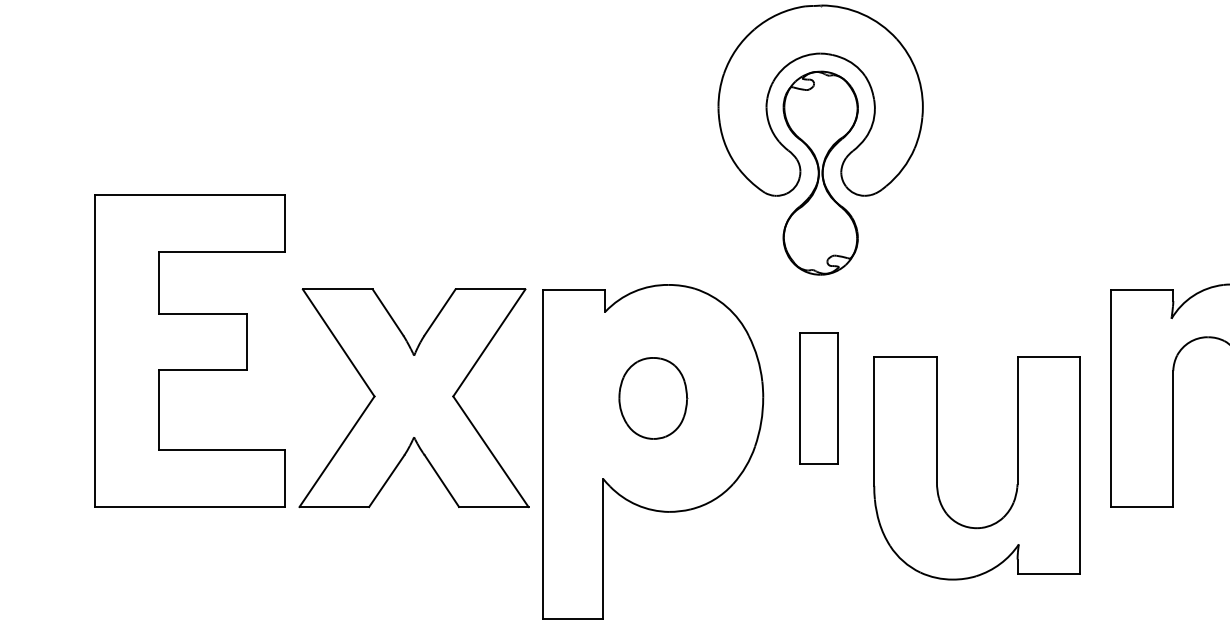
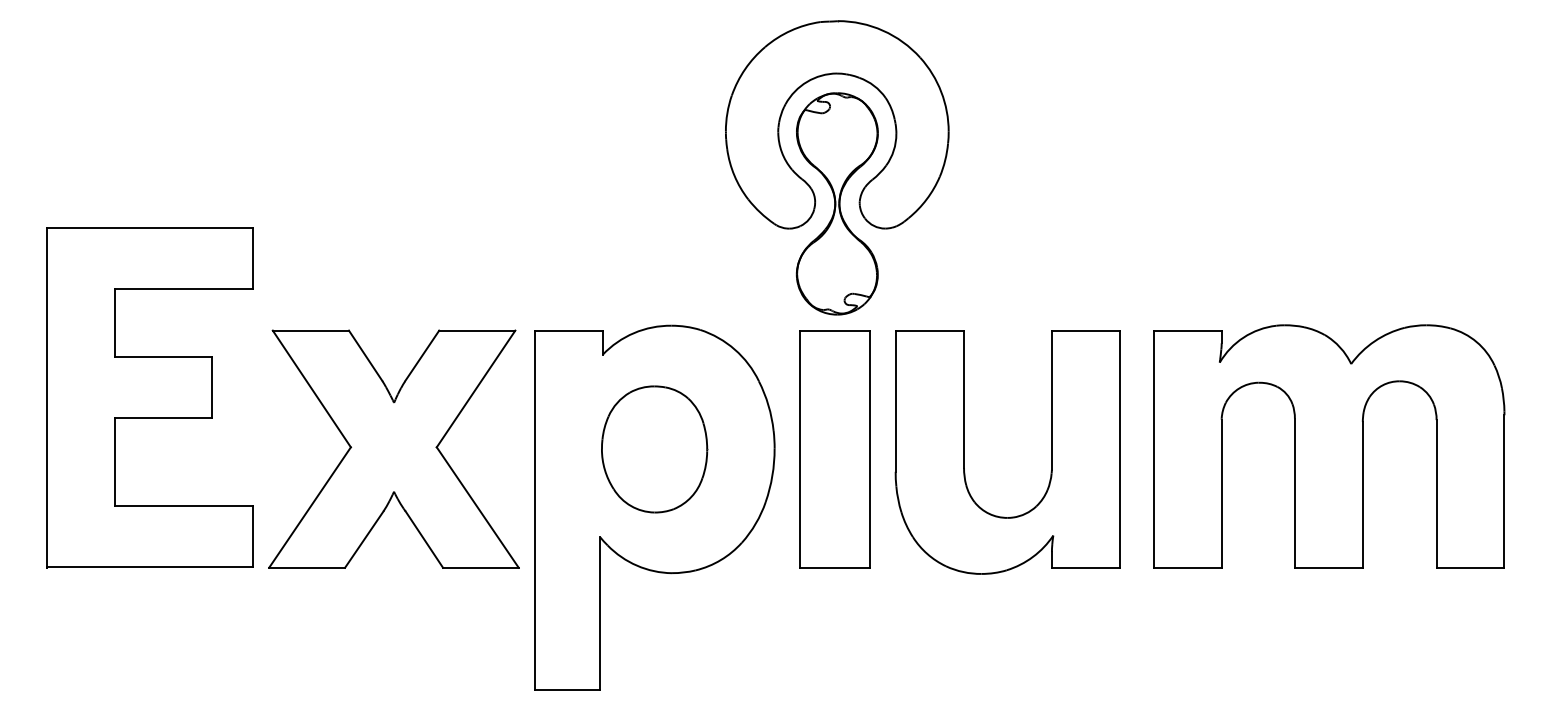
part: (653, 398) -> (654, 449), size x1.43
part: (818, 398) -> (834, 449), size x1.67
part: (937, 468) -> (964, 452), moved

